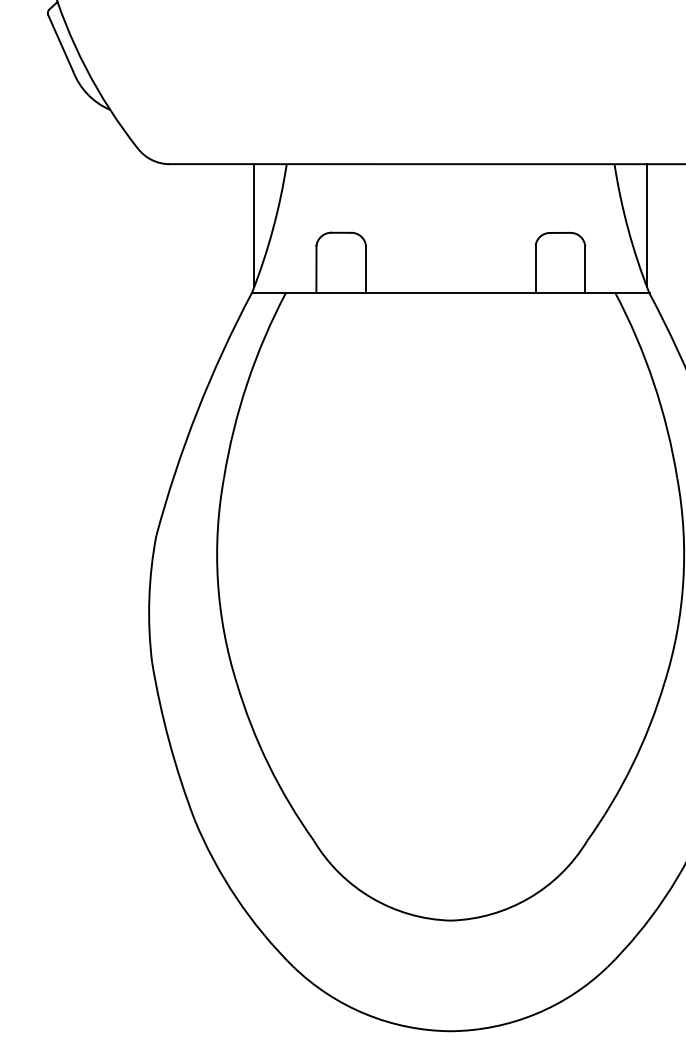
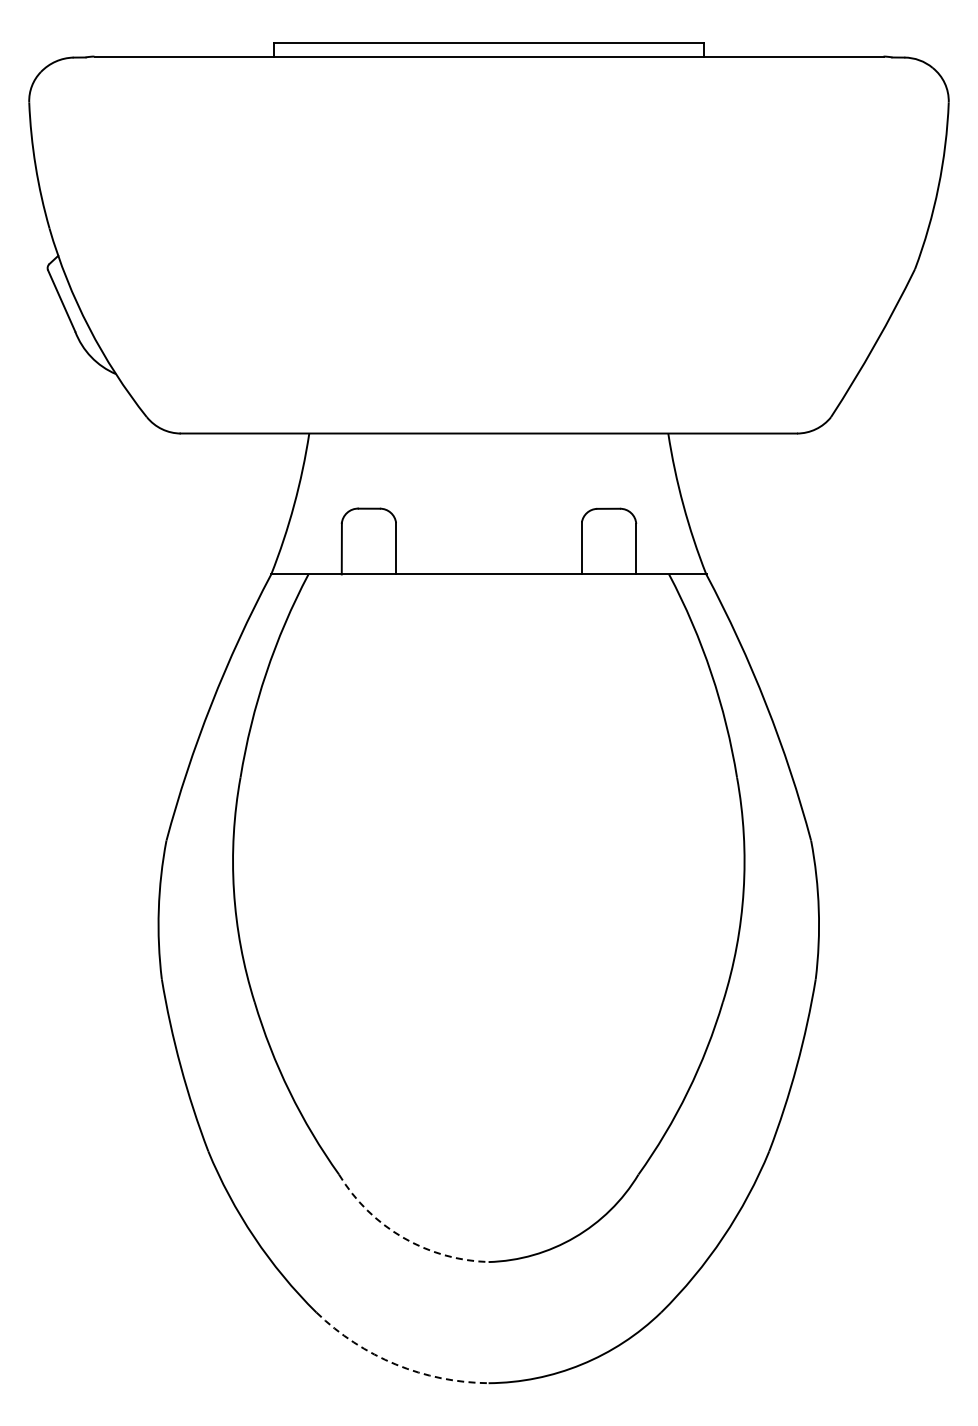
line: (254, 225) -> (273, 500), removed
line: (647, 225) -> (704, 500), removed
arc: (371, 898) -> (402, 1237), solid -> dashed
arc: (365, 1014) -> (395, 1364), solid -> dashed

